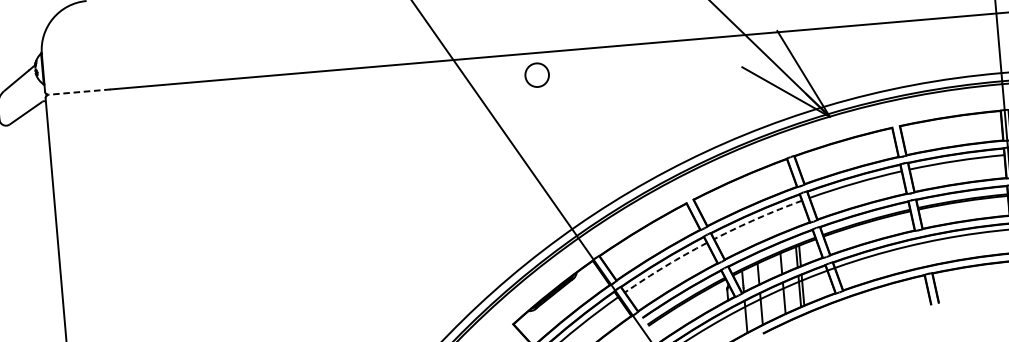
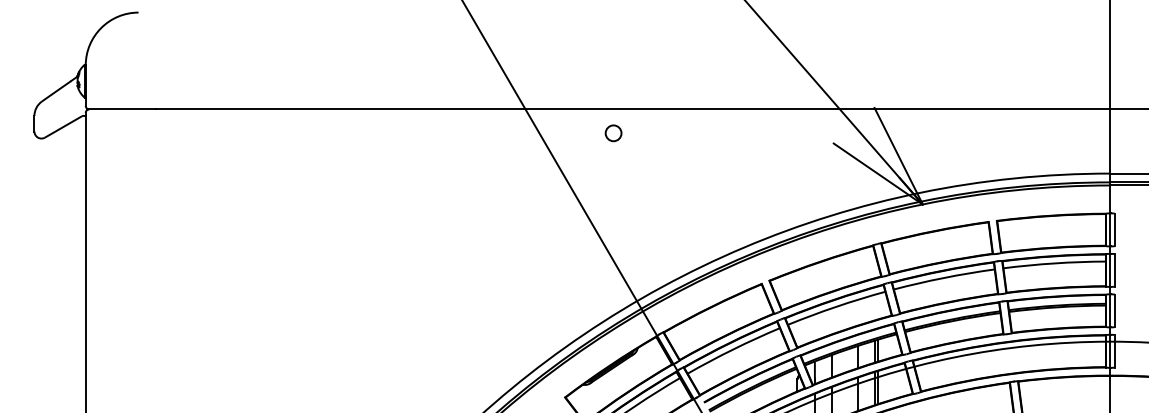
circle: (537, 75) -> (613, 133), size x0.62
line: (79, 92) -> (122, 109), dashed -> solid
arc: (757, 218) -> (836, 306), dashed -> solid
arc: (665, 266) -> (733, 349), dashed -> solid

